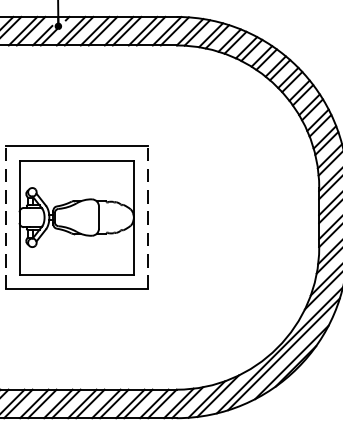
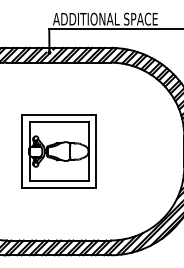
line: (6, 217) -> (22, 151), dashed -> solid
line: (147, 217) -> (95, 151), dashed -> solid

